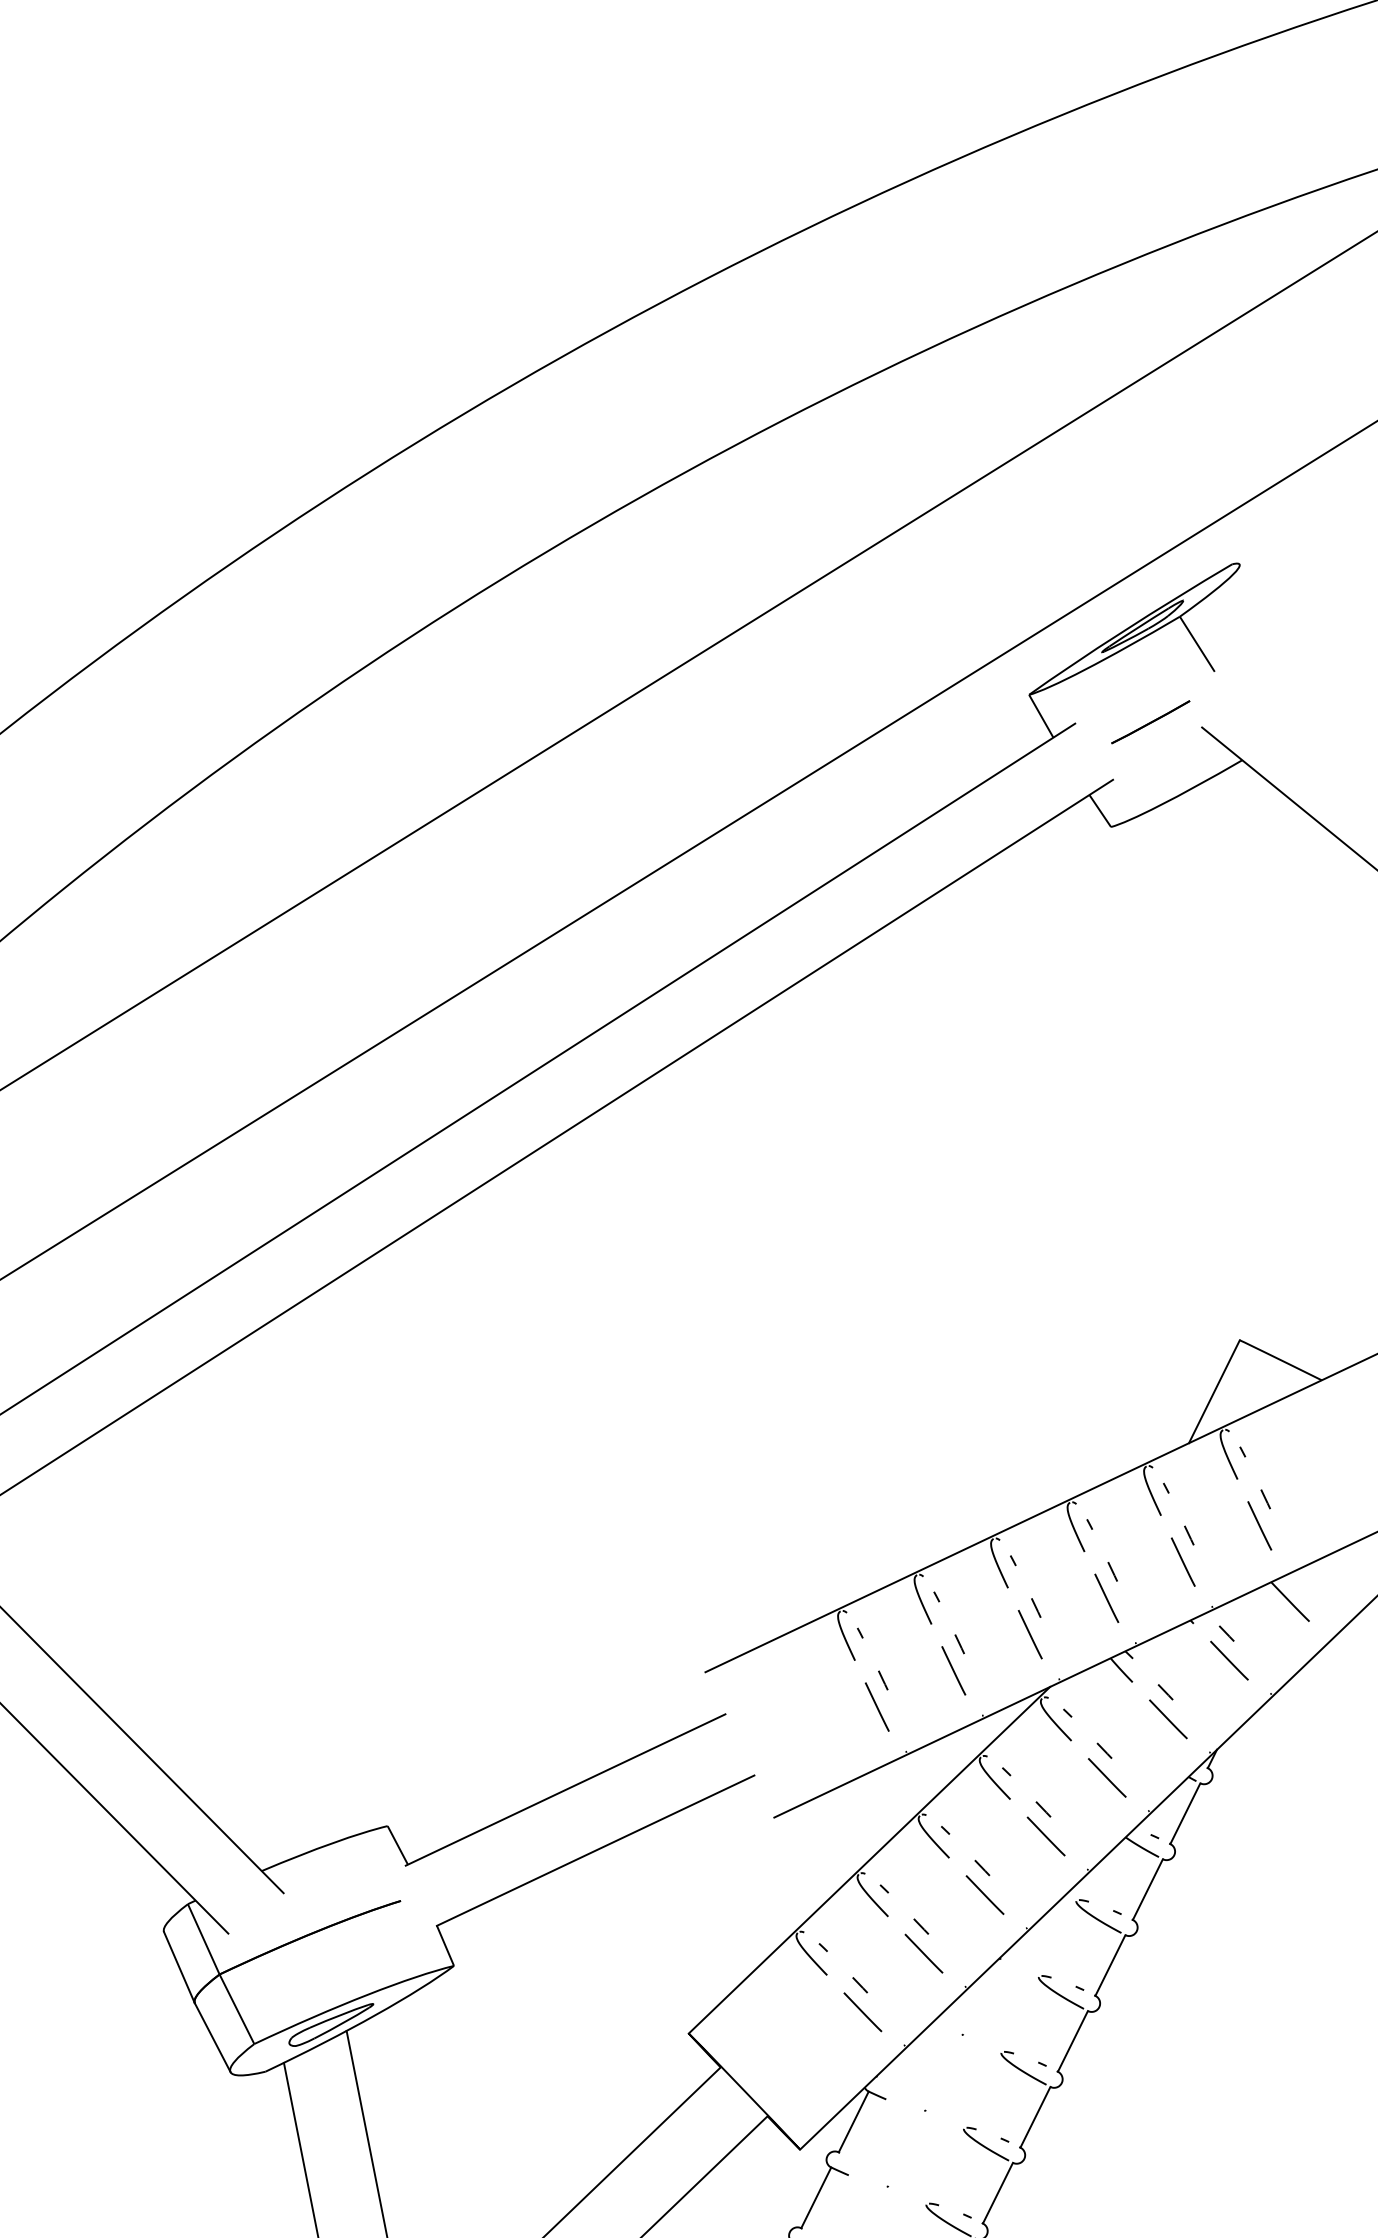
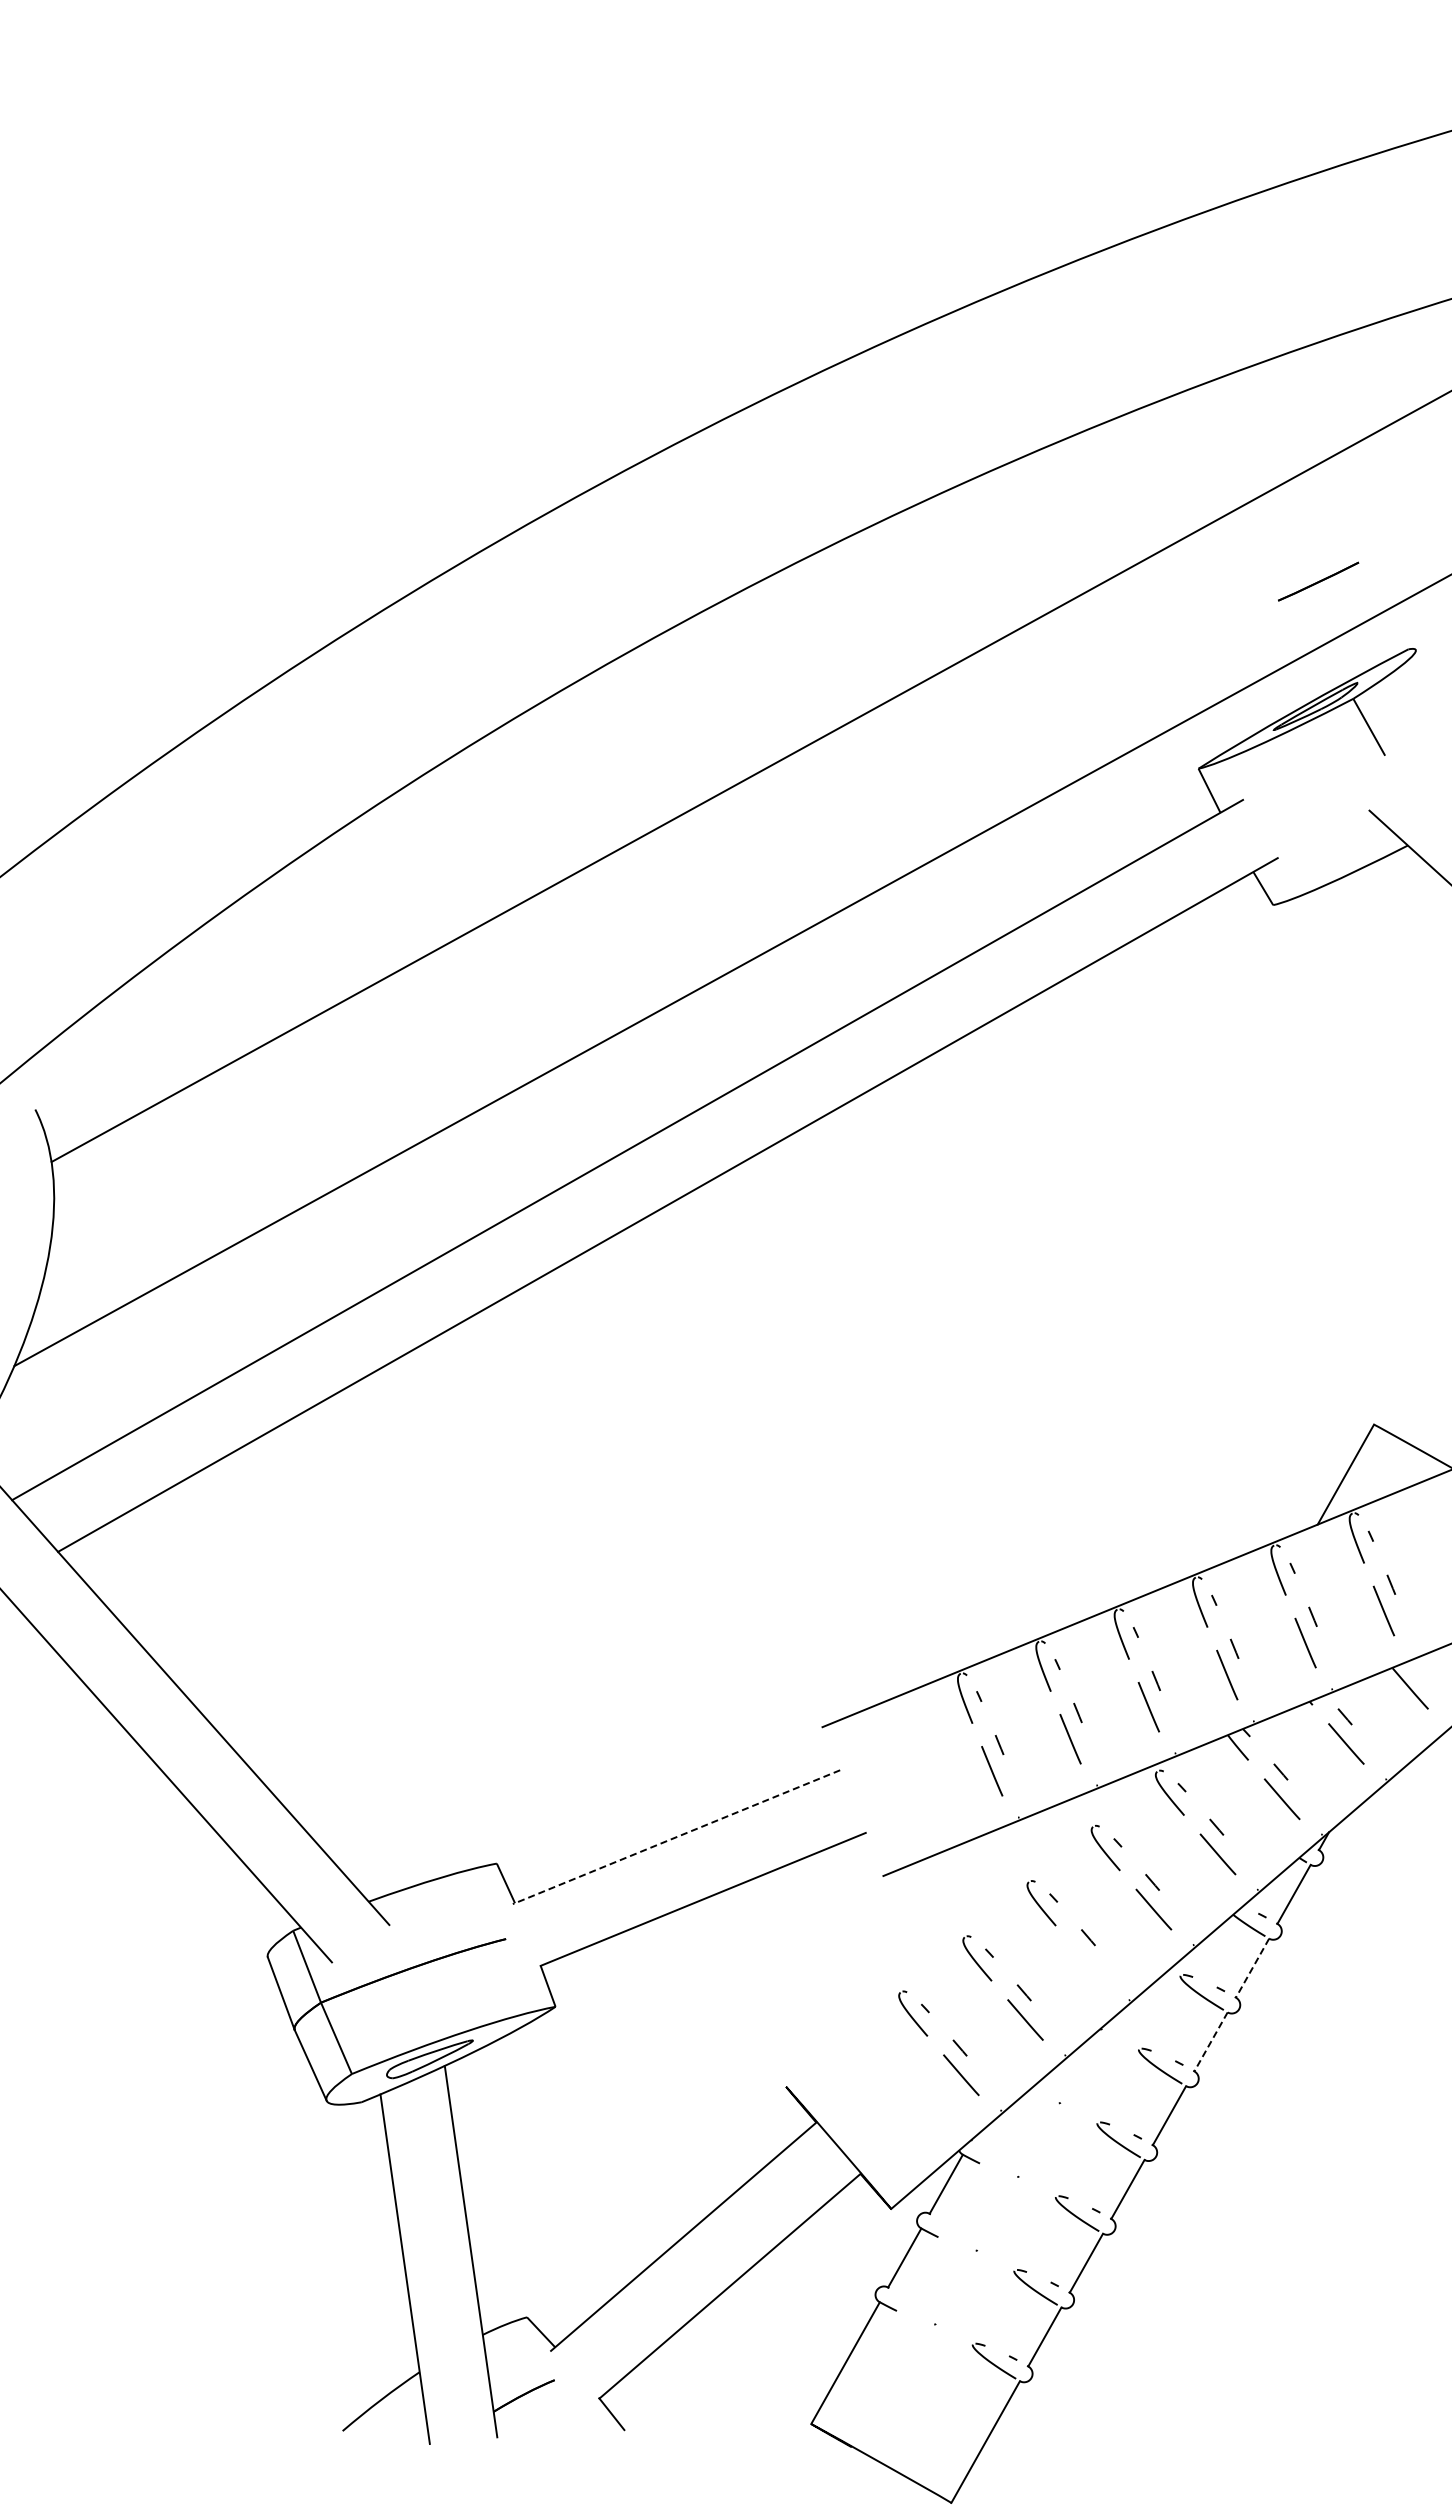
line: (1150, 722) -> (1318, 581), moved
line: (565, 1790) -> (676, 1837), solid -> dashed
line: (868, 1860) -> (975, 1923), removed
line: (1147, 1889) -> (1252, 1968), solid -> dashed
line: (984, 1894) -> (1089, 1964), removed
line: (1110, 1965) -> (1211, 2041), solid -> dashed

